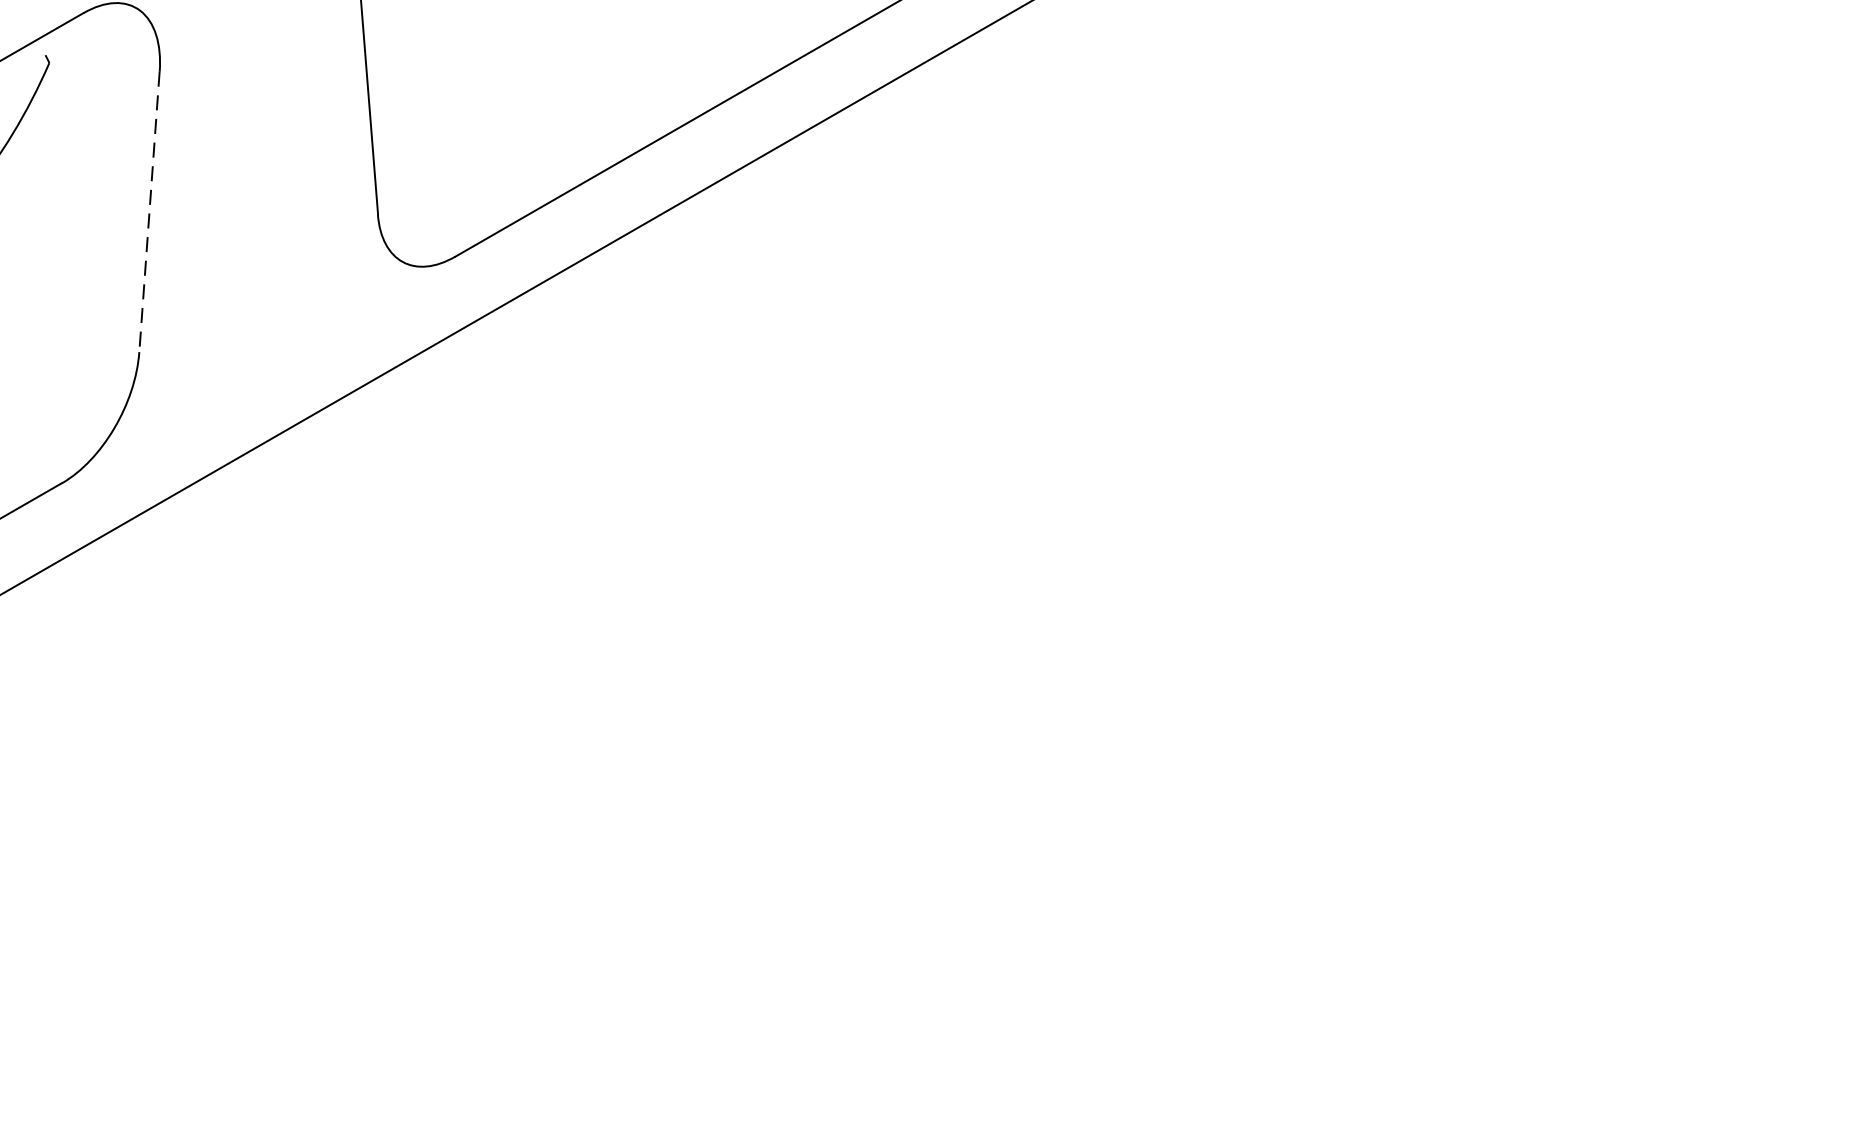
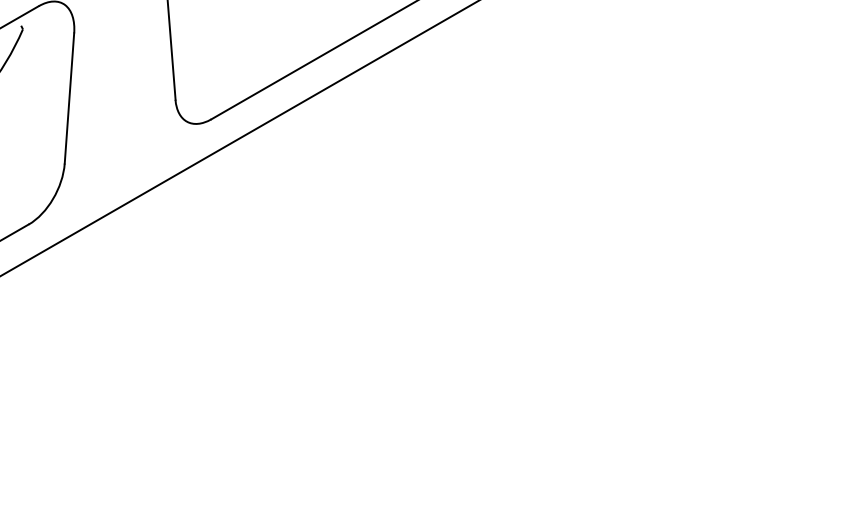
line: (149, 214) -> (69, 99), dashed -> solid

